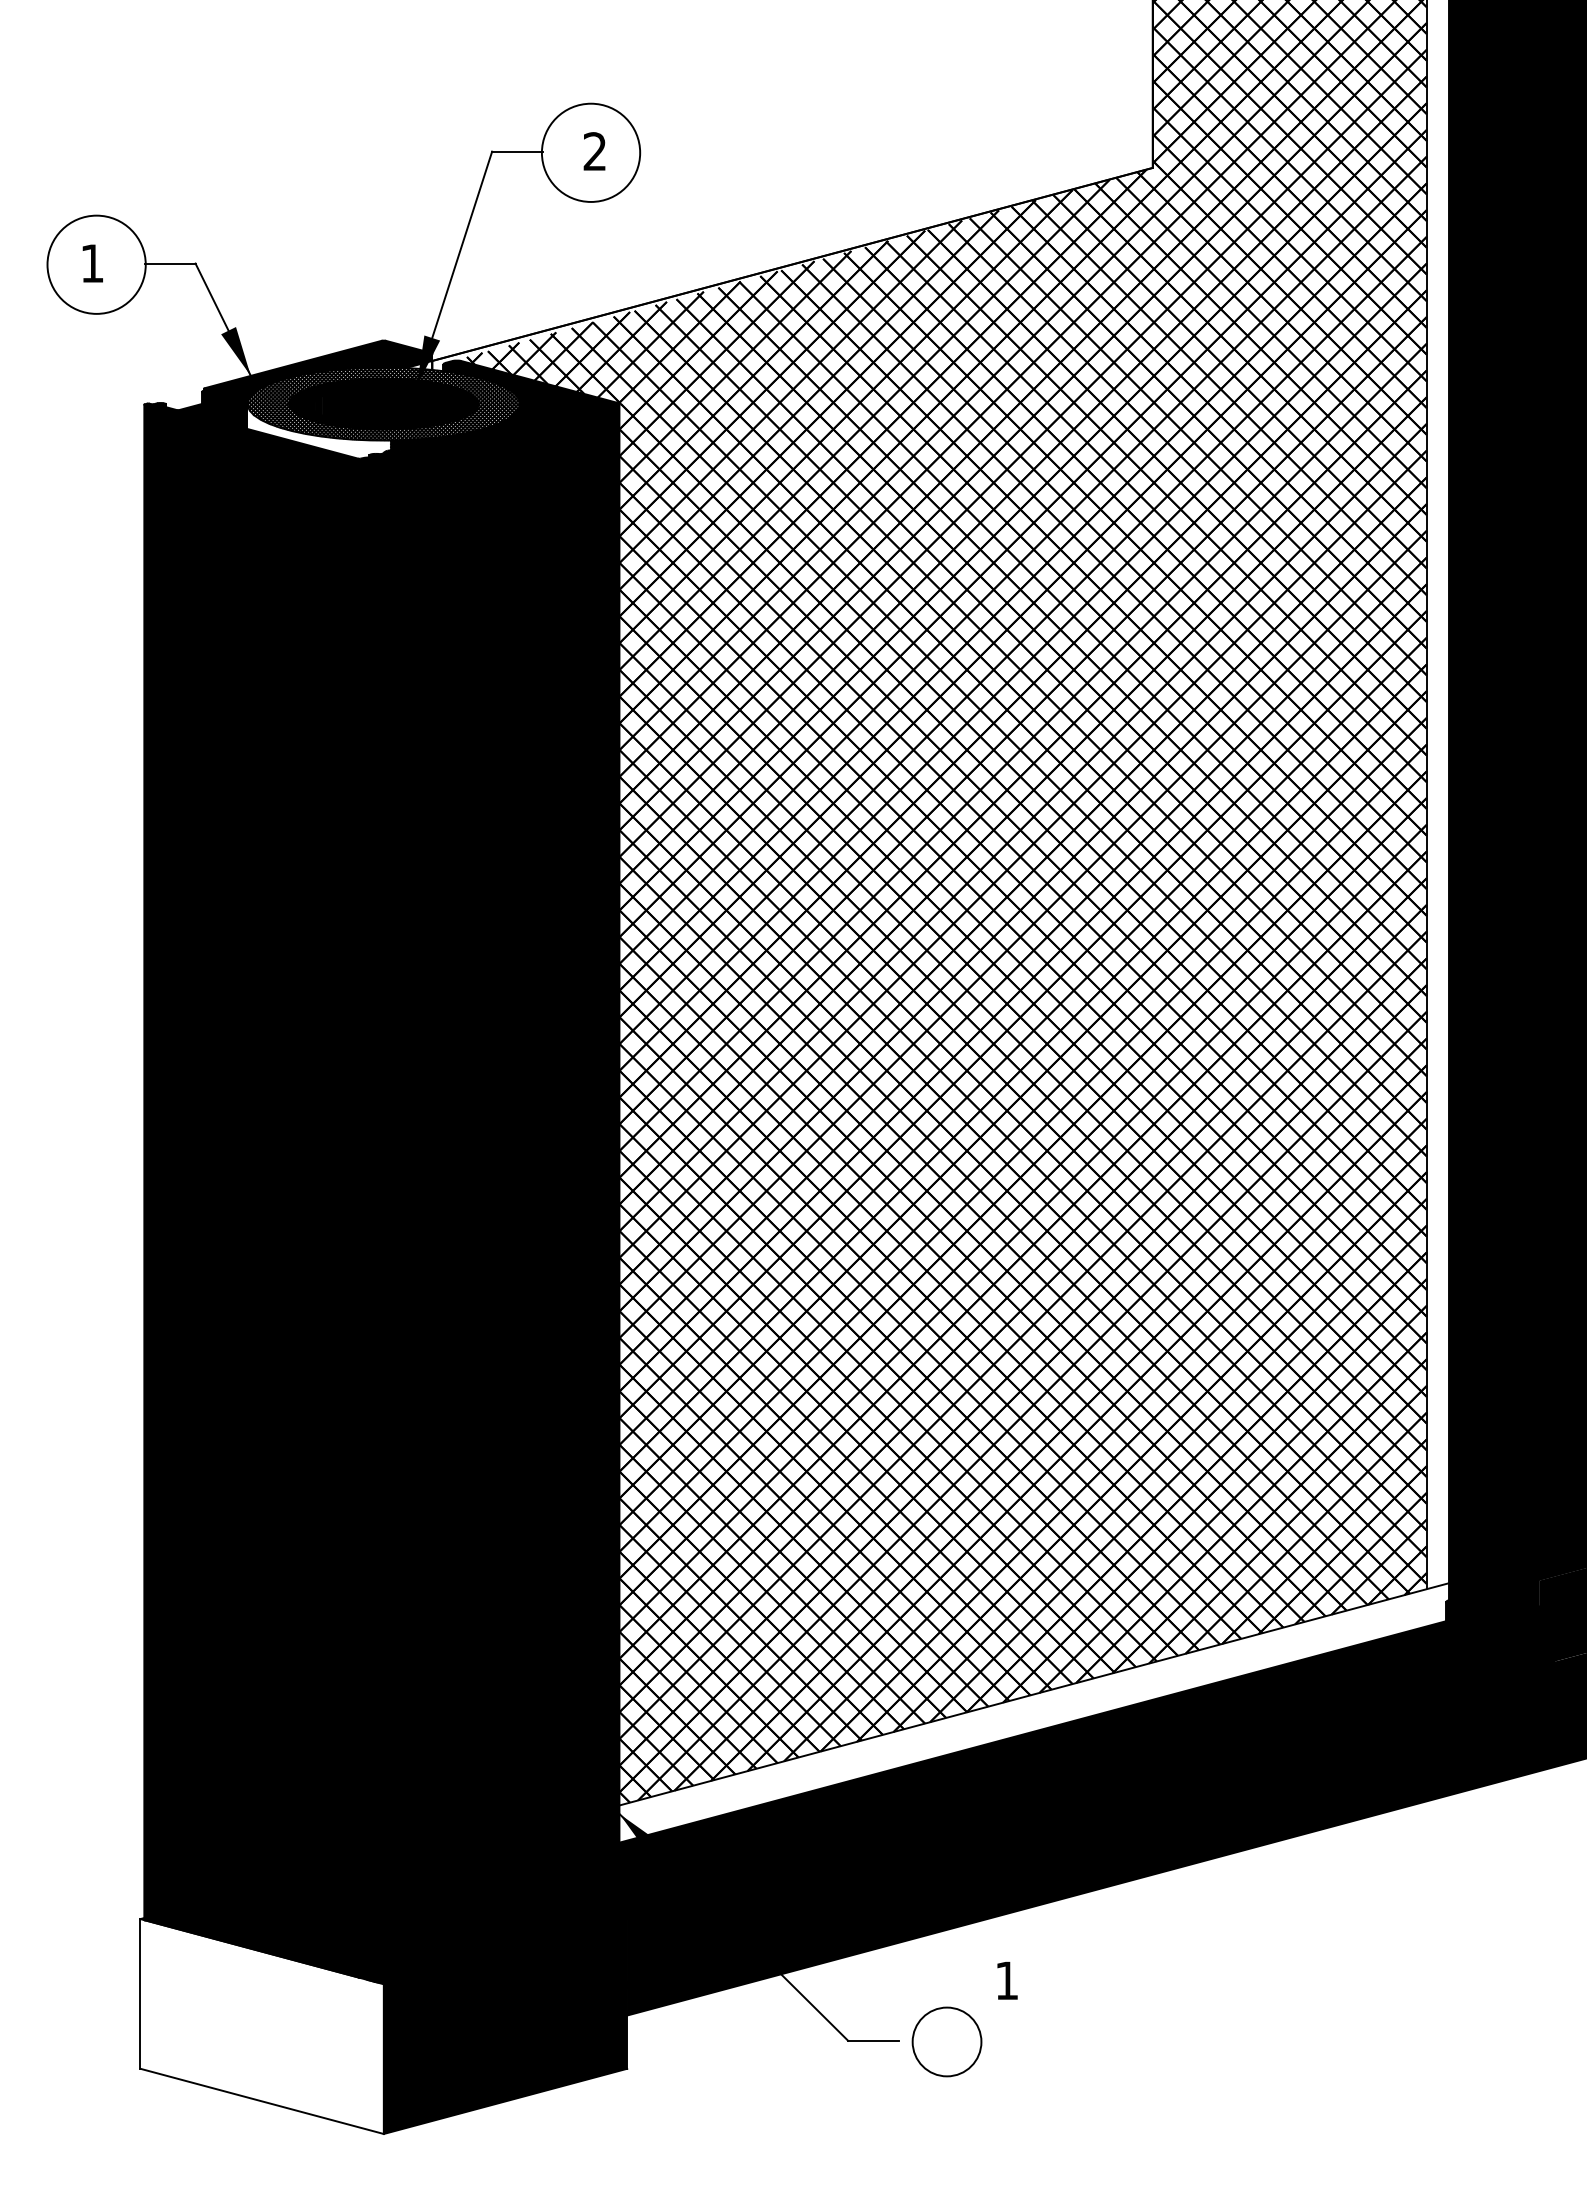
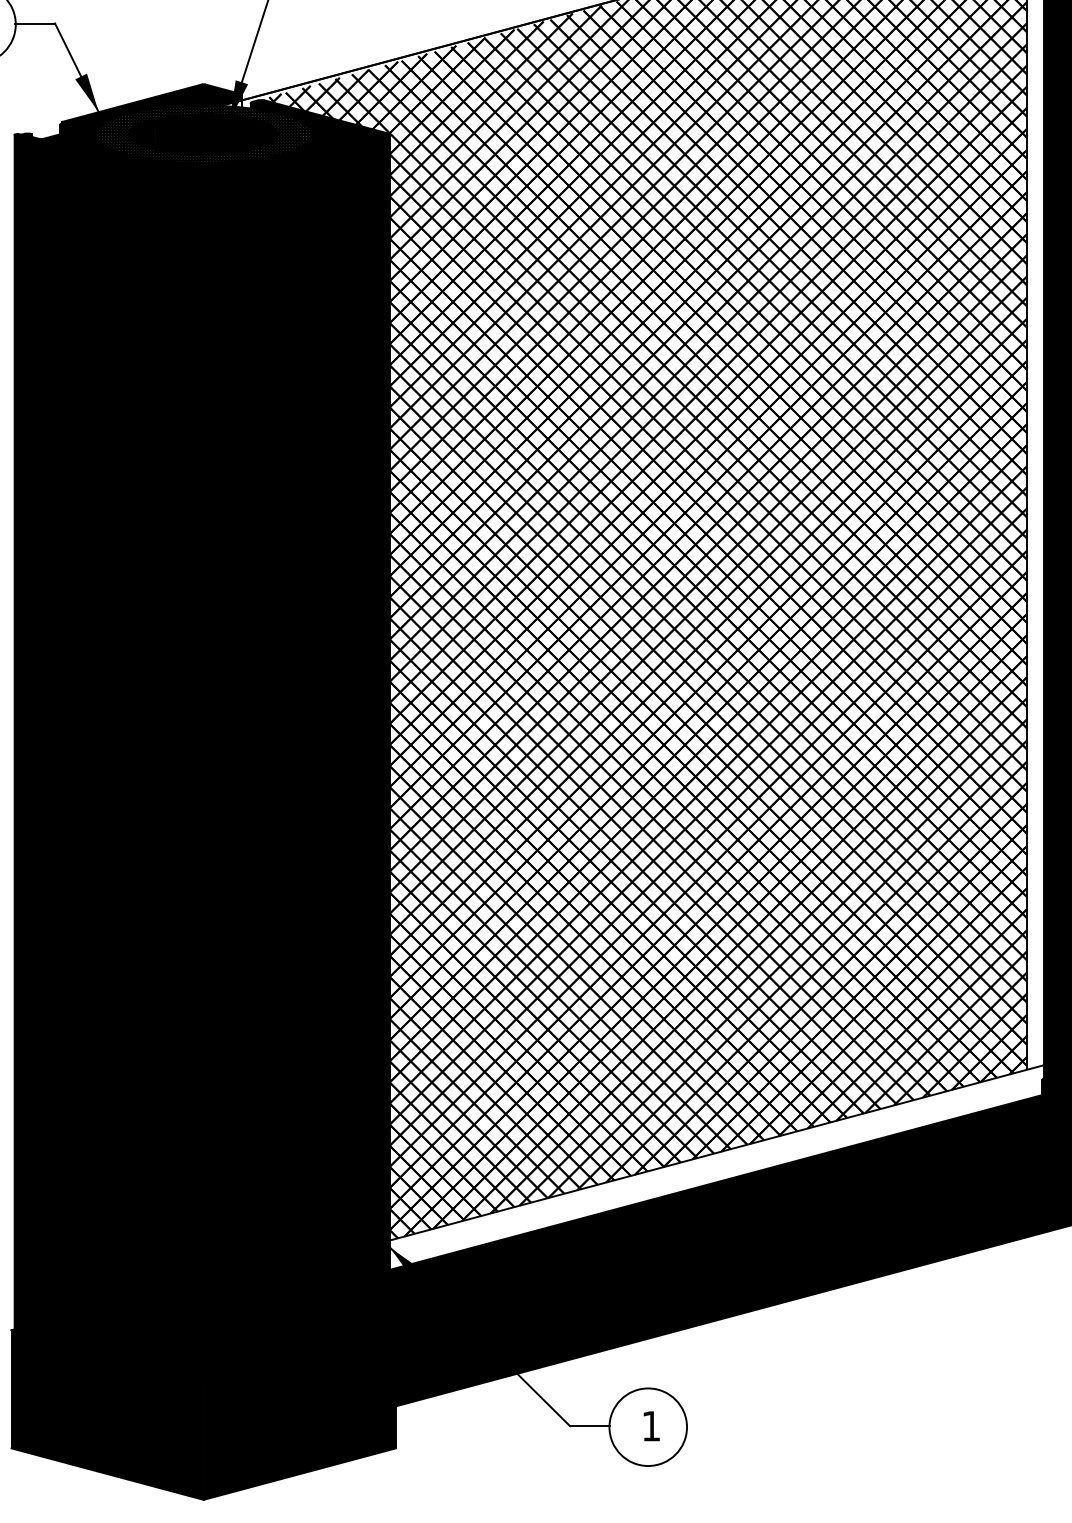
hatch: (318, 431) -> (152, 156), added
text: (1007, 1980) -> (651, 1426), moved
fill: (261, 2026) -> (107, 1415), added
circle: (946, 2041) -> (647, 1426), size x1.43

